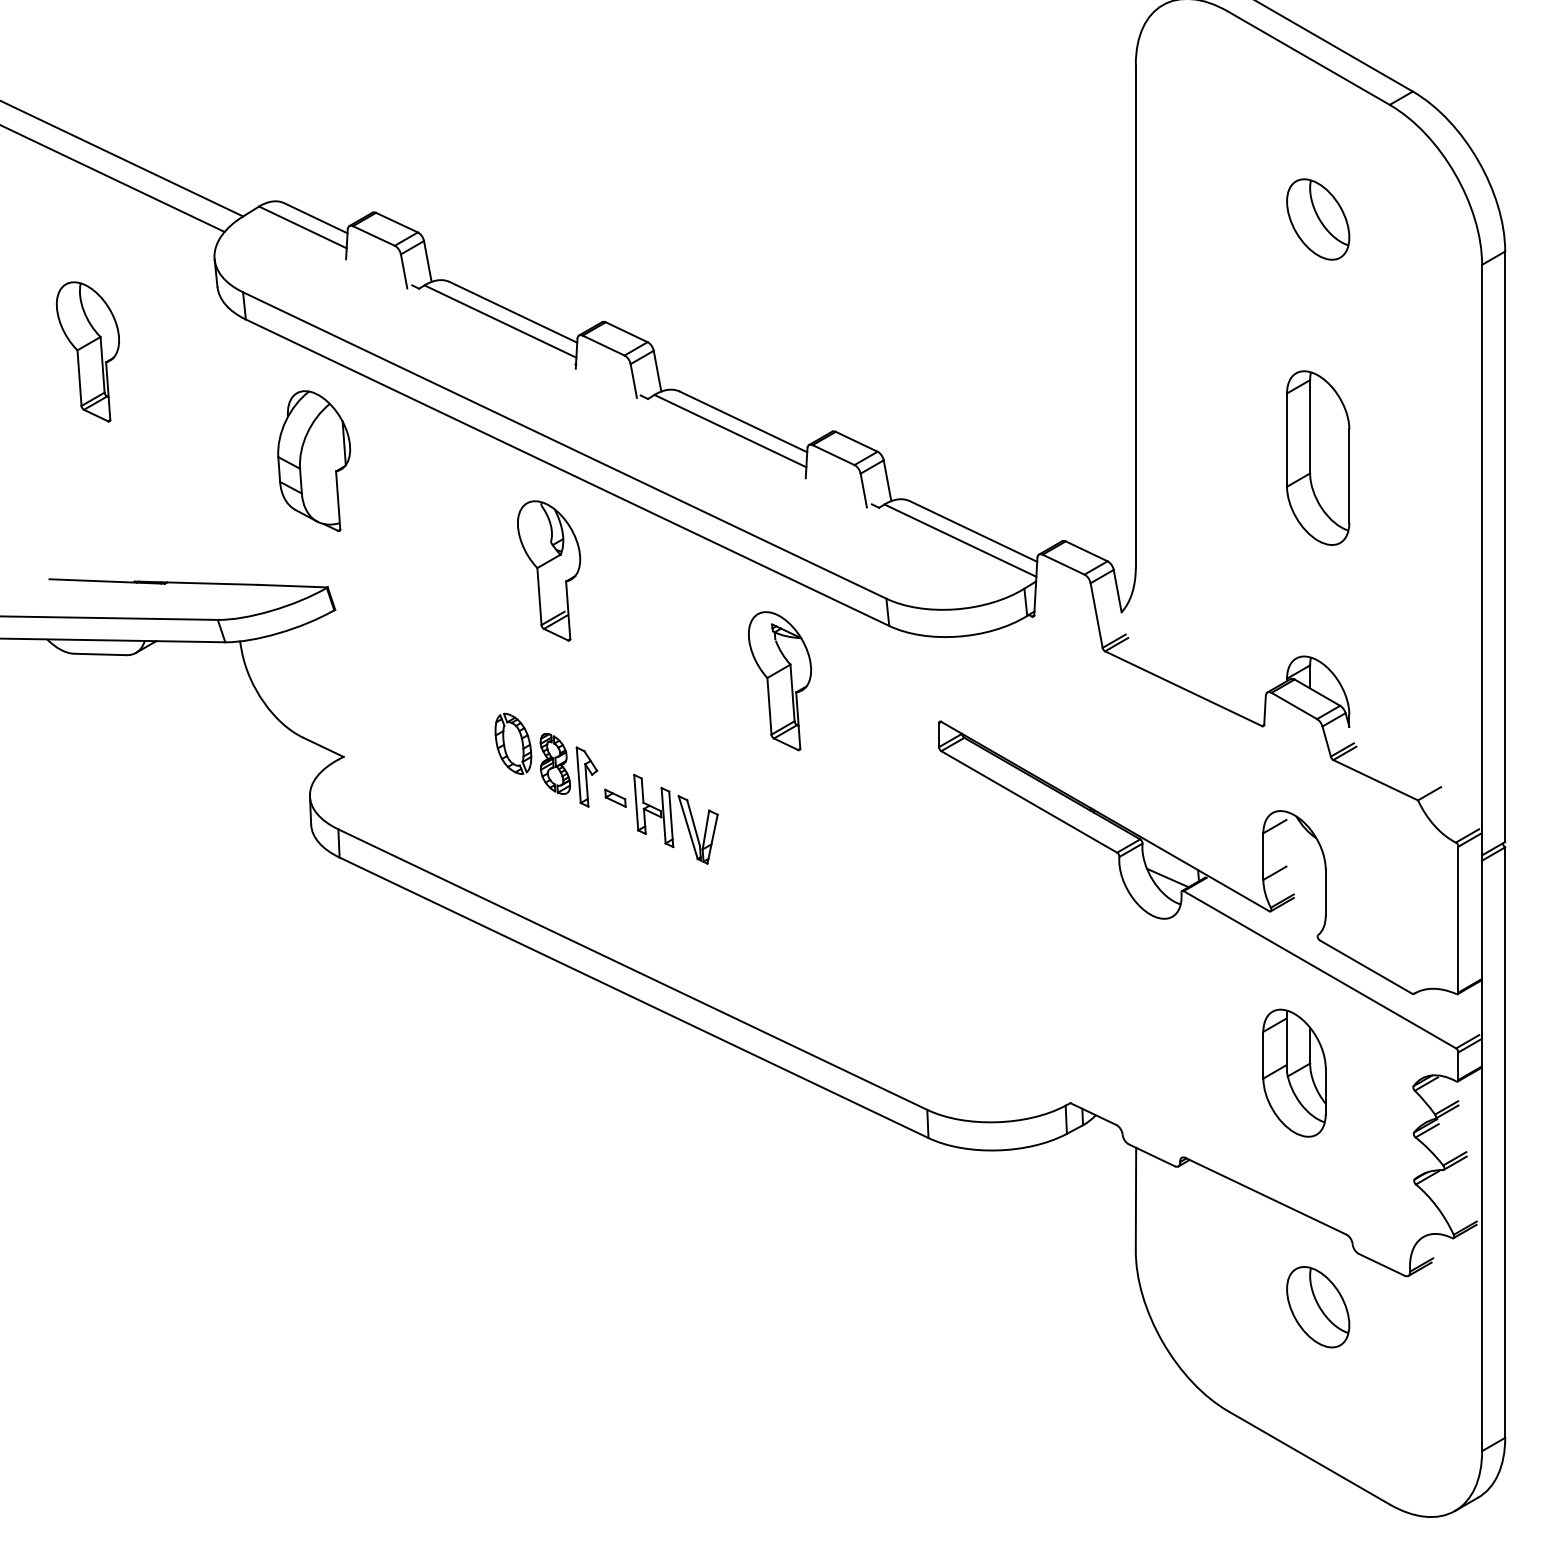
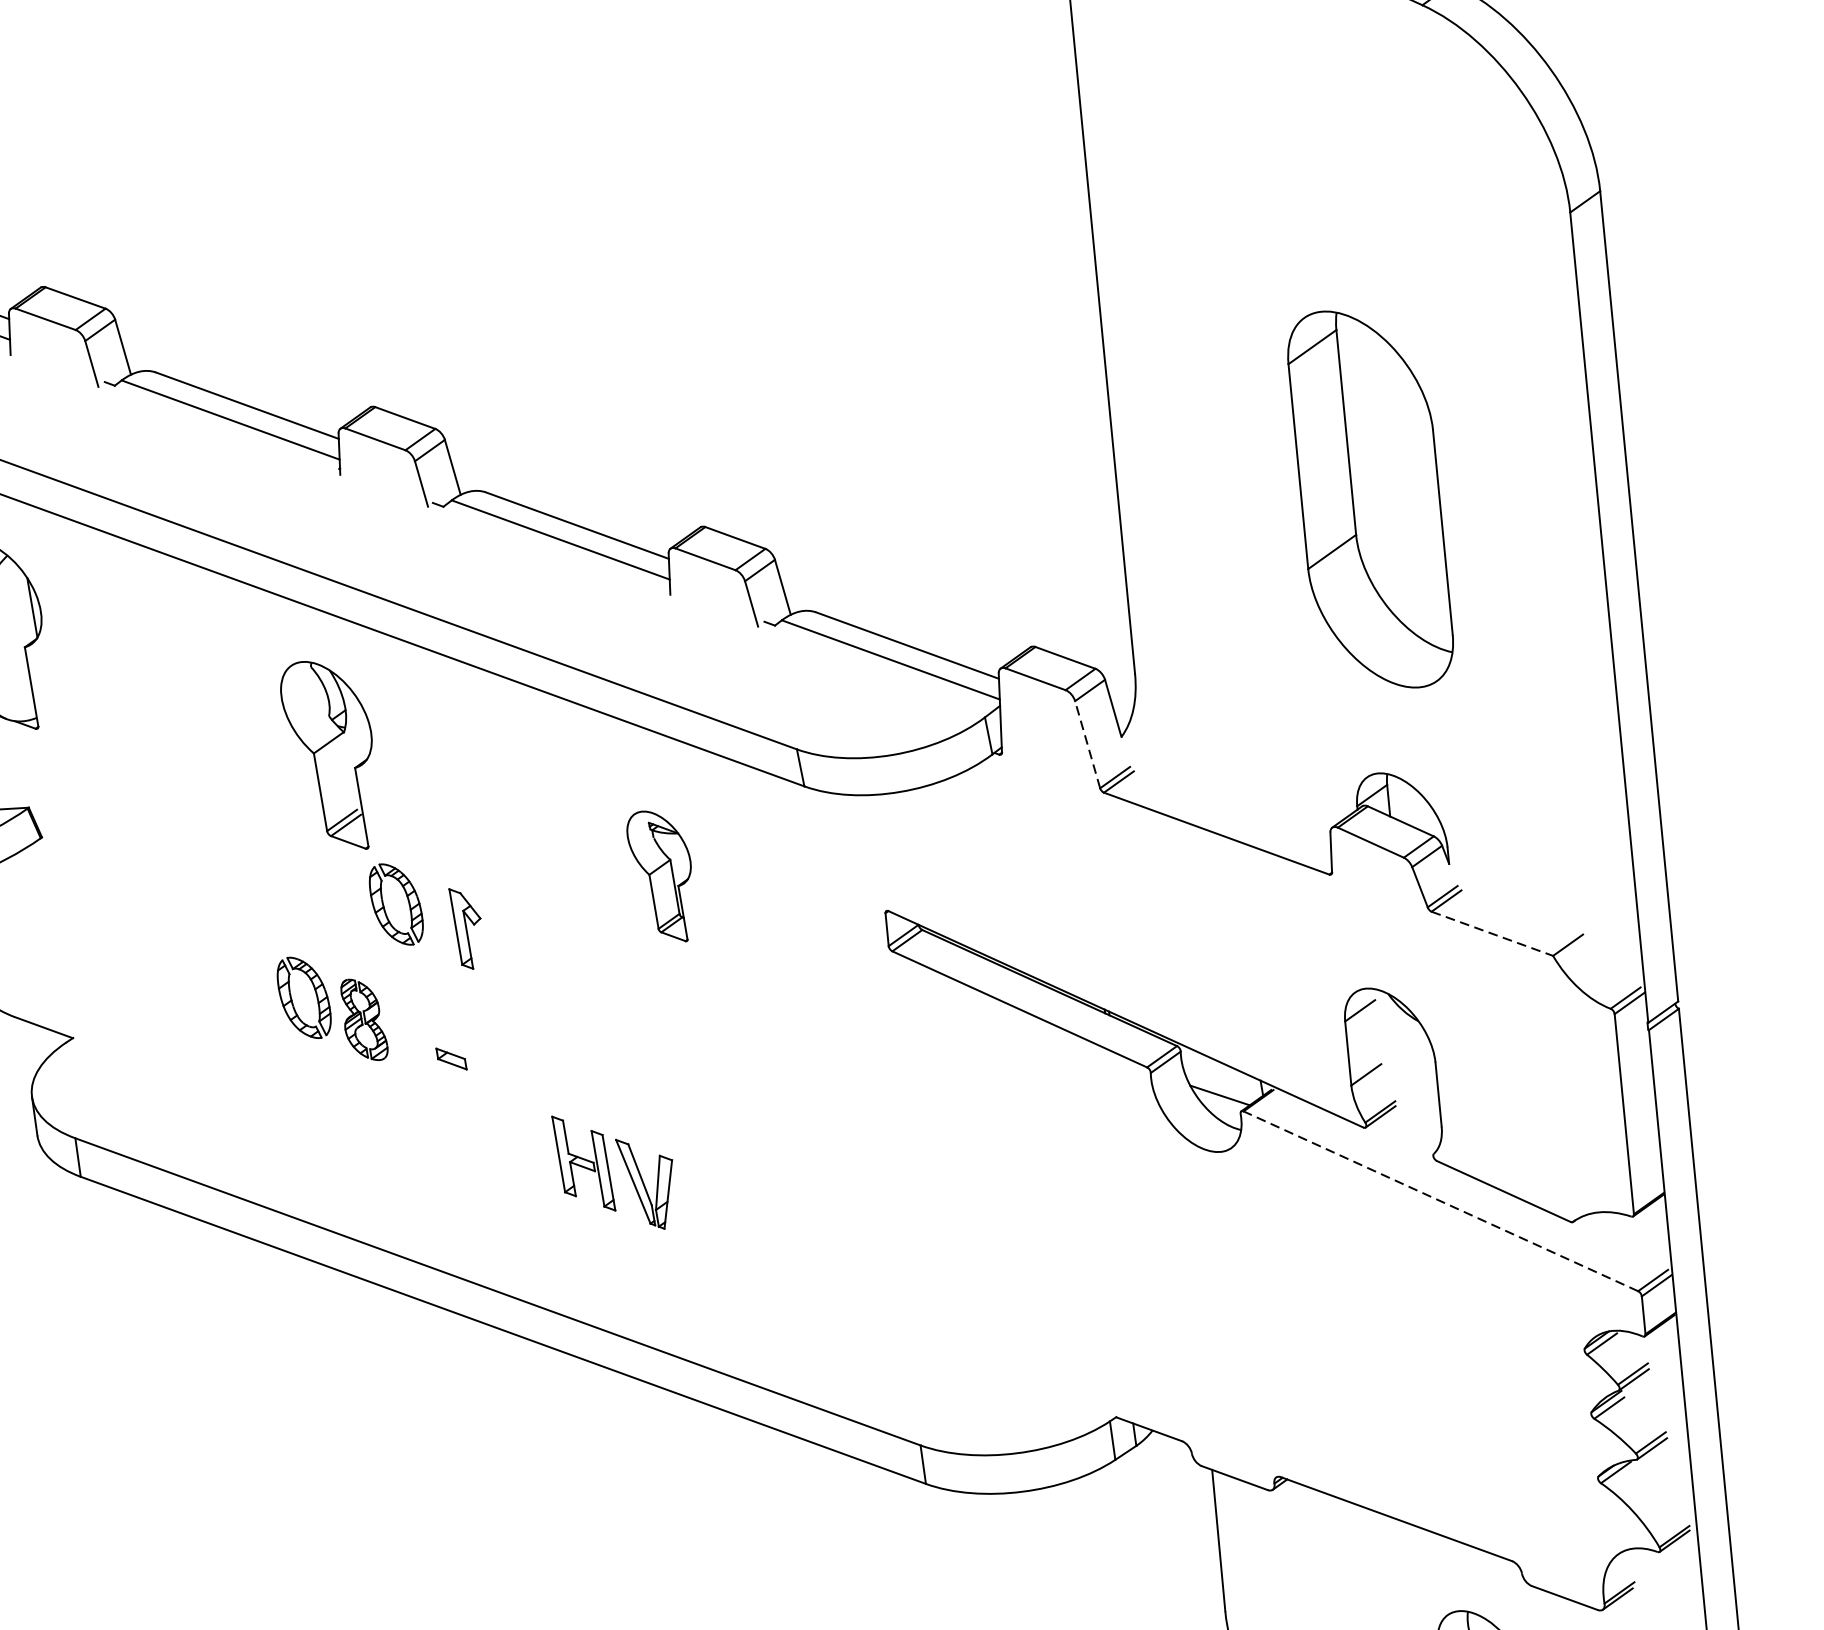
part: (1318, 219) -> (1339, 171), removed
part: (1318, 457) -> (1371, 498), size x1.6
line: (1096, 615) -> (1087, 744), solid -> dashed
part: (594, 681) -> (407, 901), added
part: (779, 681) -> (661, 877), size x0.7
part: (586, 776) -> (466, 927), moved
line: (1375, 780) -> (1492, 934), solid -> dashed
part: (675, 819) -> (614, 1172), moved
line: (1319, 969) -> (1440, 1200), solid -> dashed
part: (1294, 1072) -> (1419, 1345), removed

